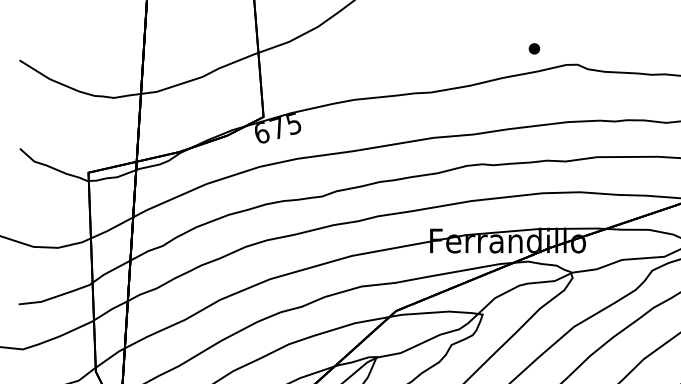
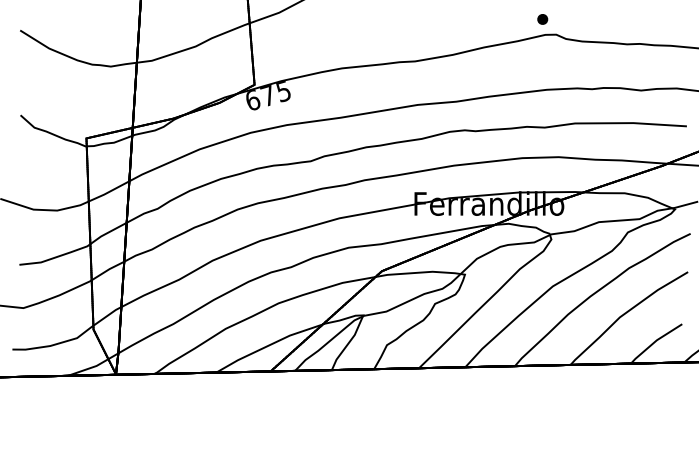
part: (534, 48) -> (542, 19), moved

